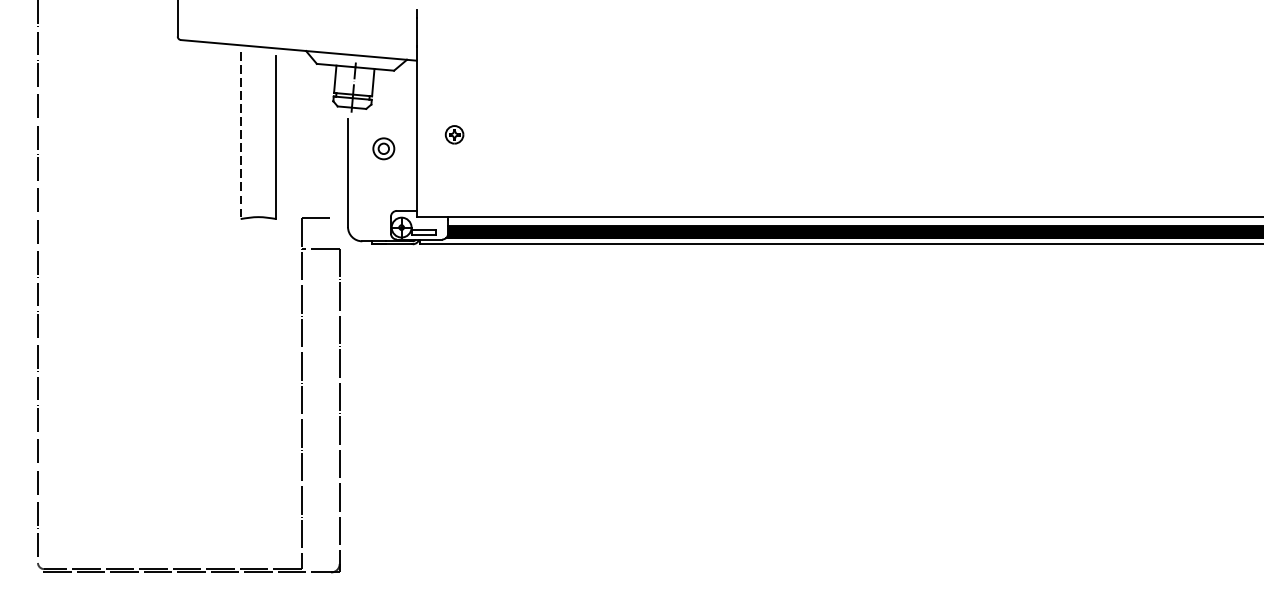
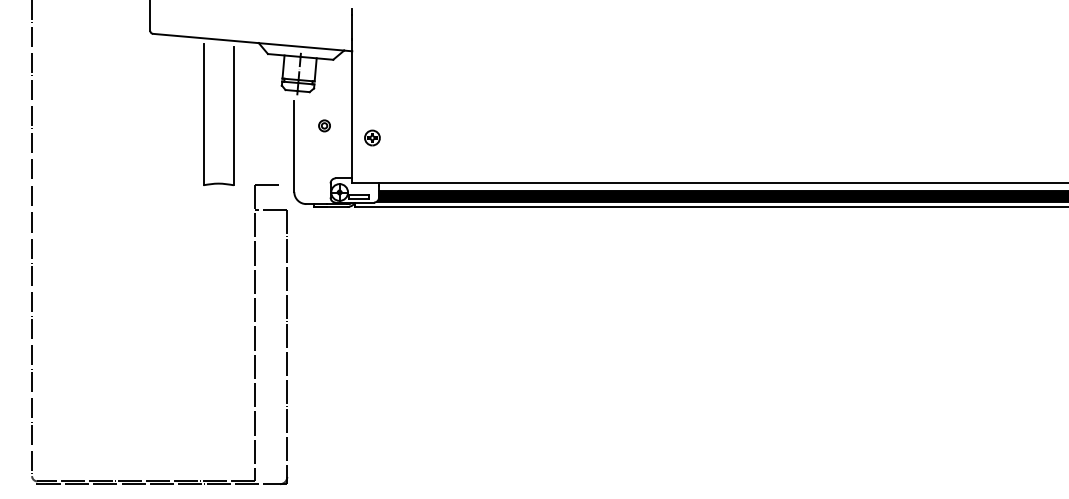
part: (454, 134) -> (372, 137), moved
line: (240, 136) -> (203, 115), dashed -> solid
part: (383, 148) -> (324, 125), size x0.62

